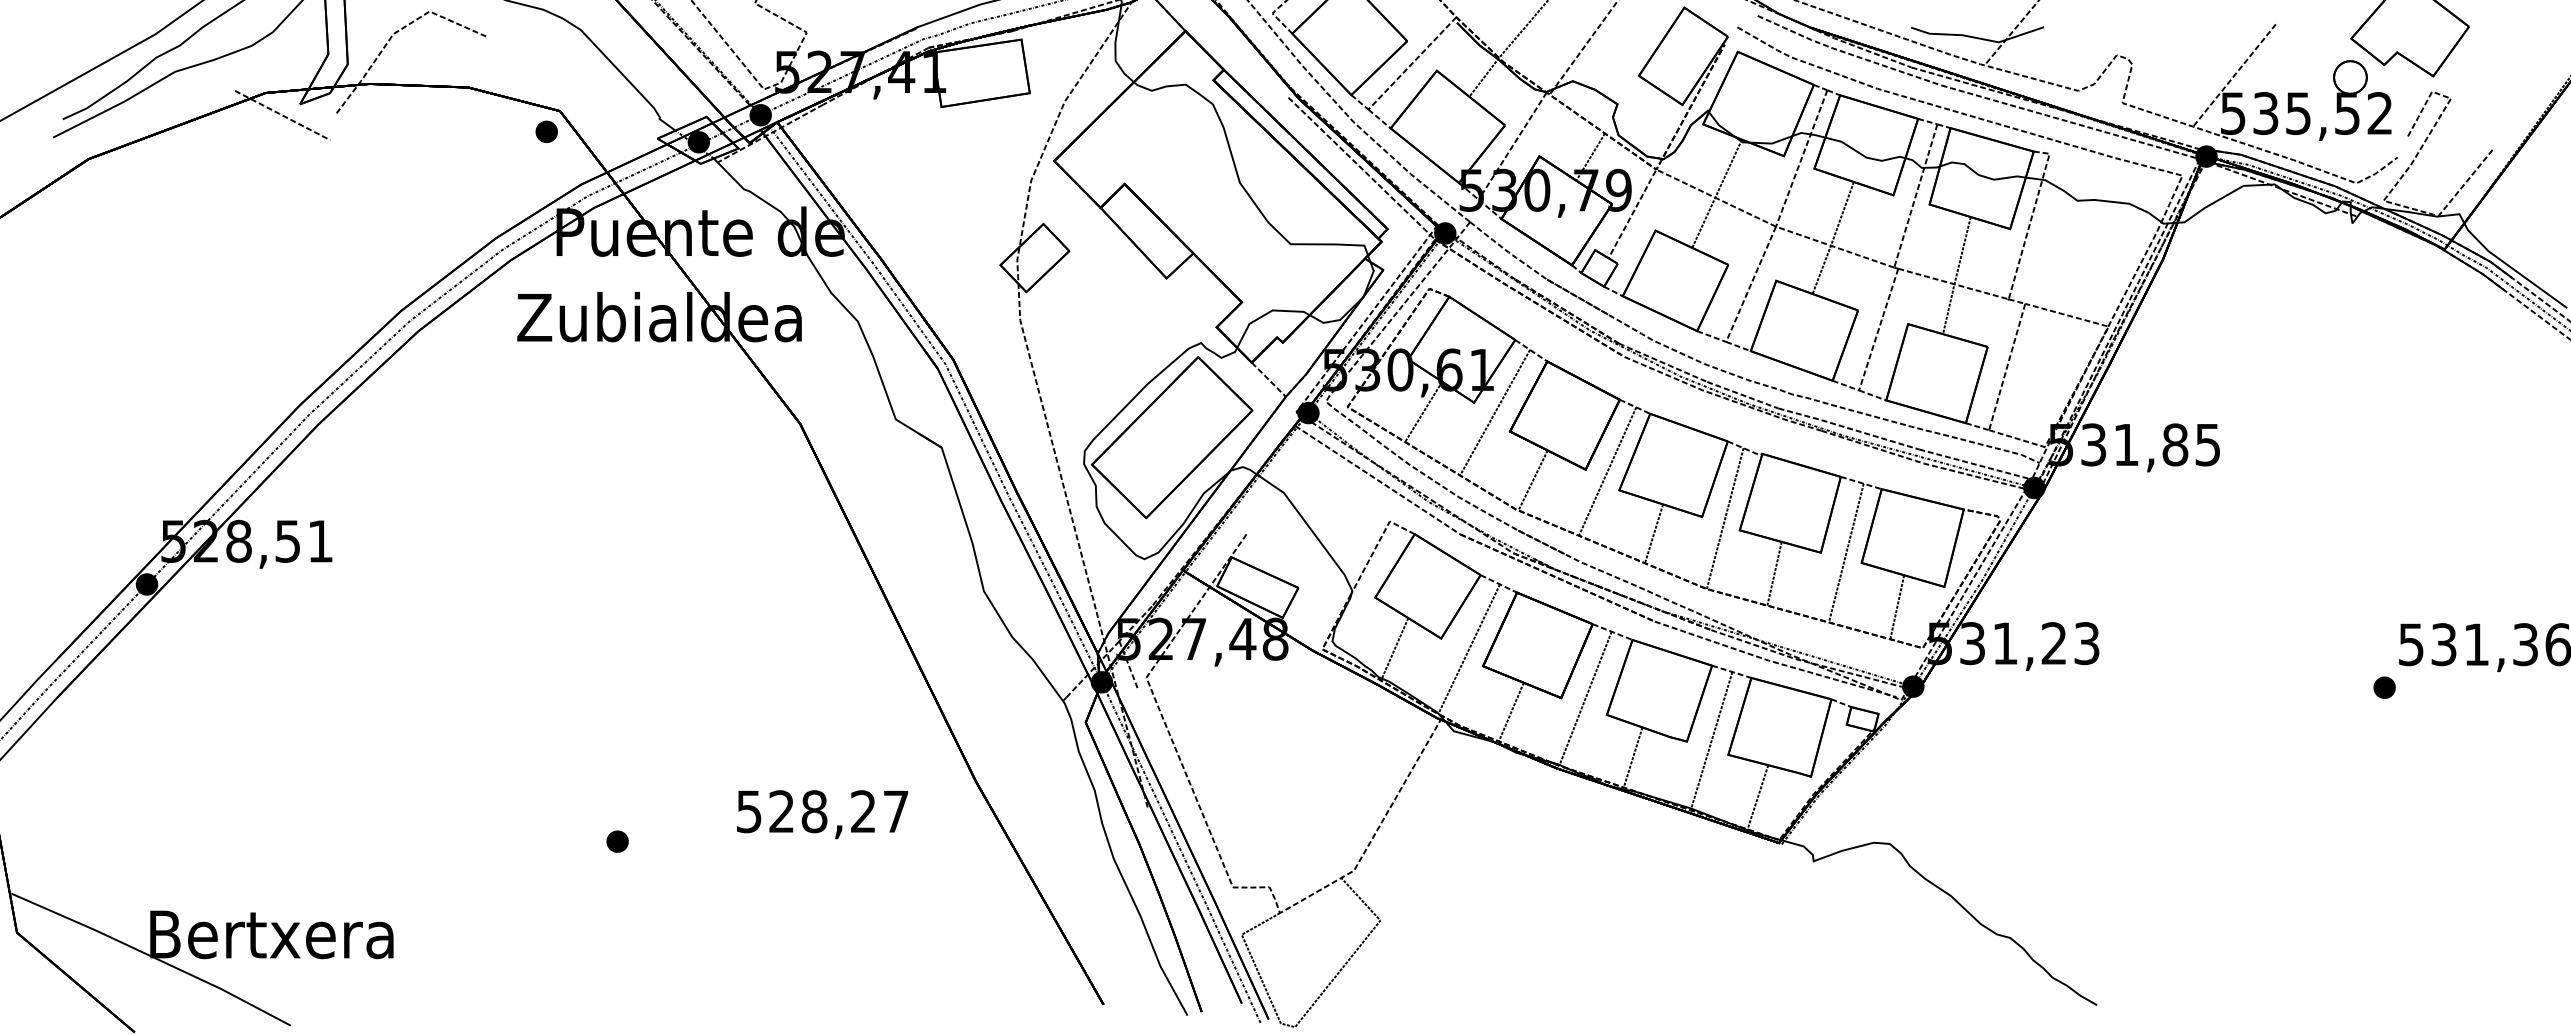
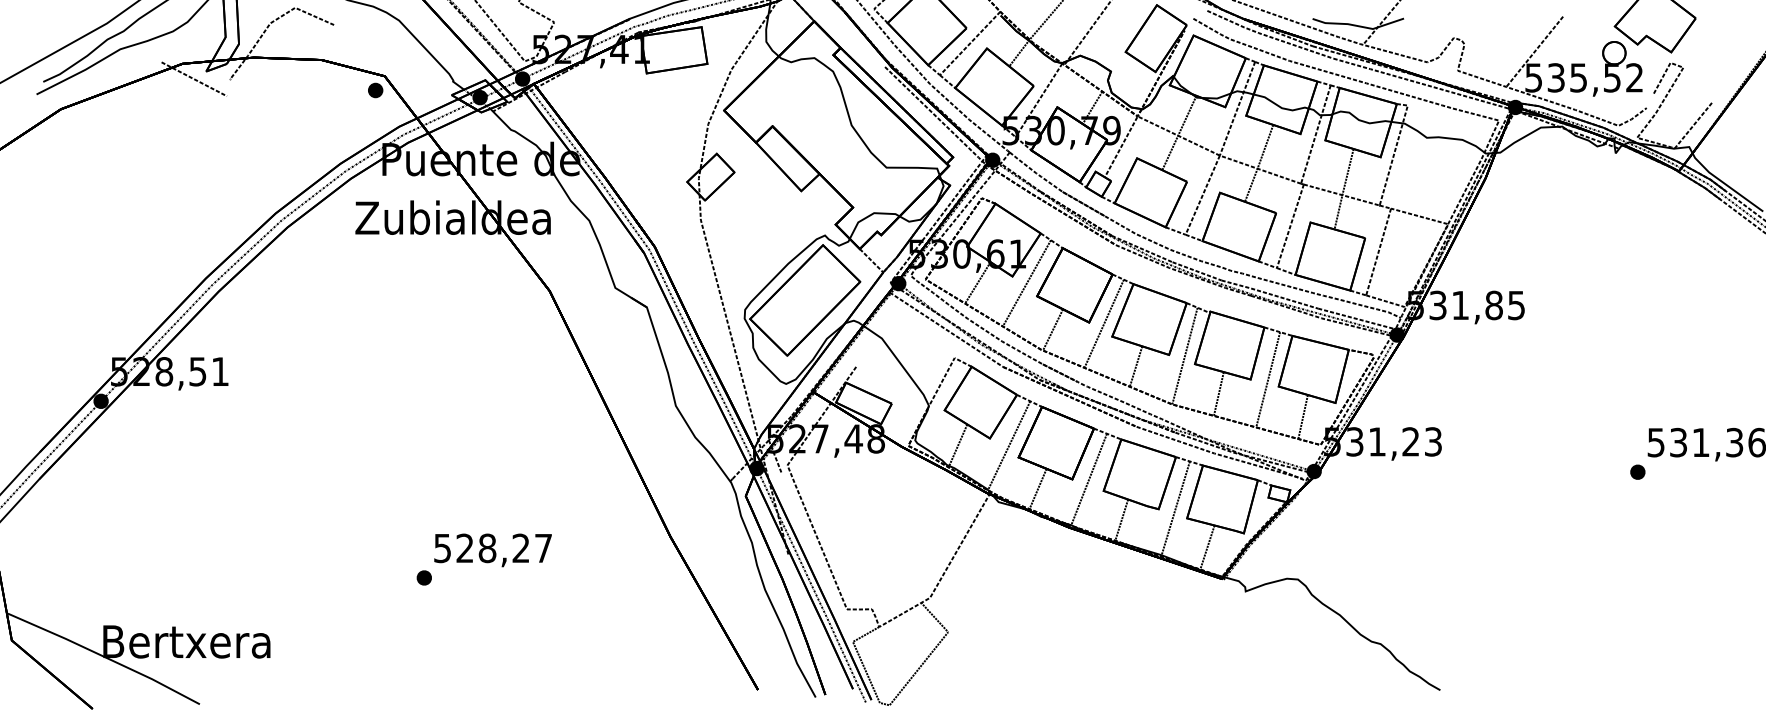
text: (821, 814) -> (492, 550), moved

